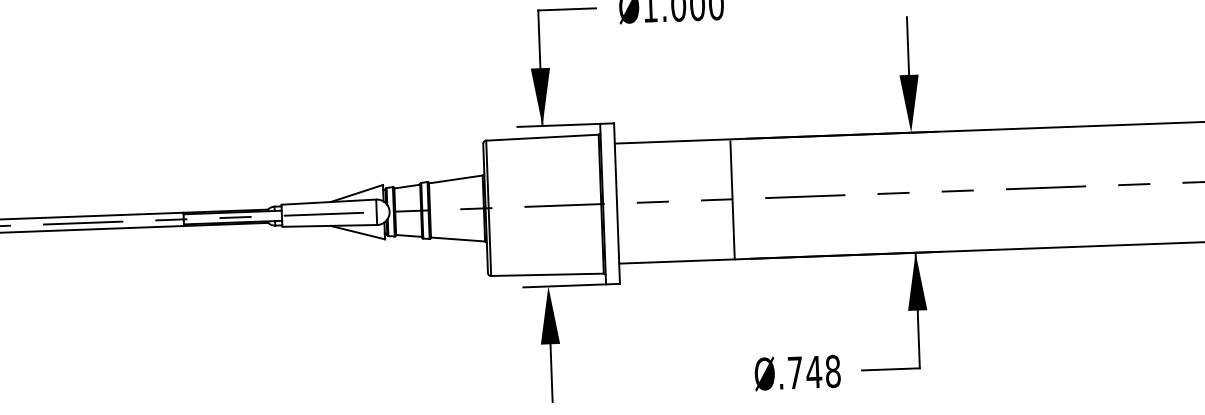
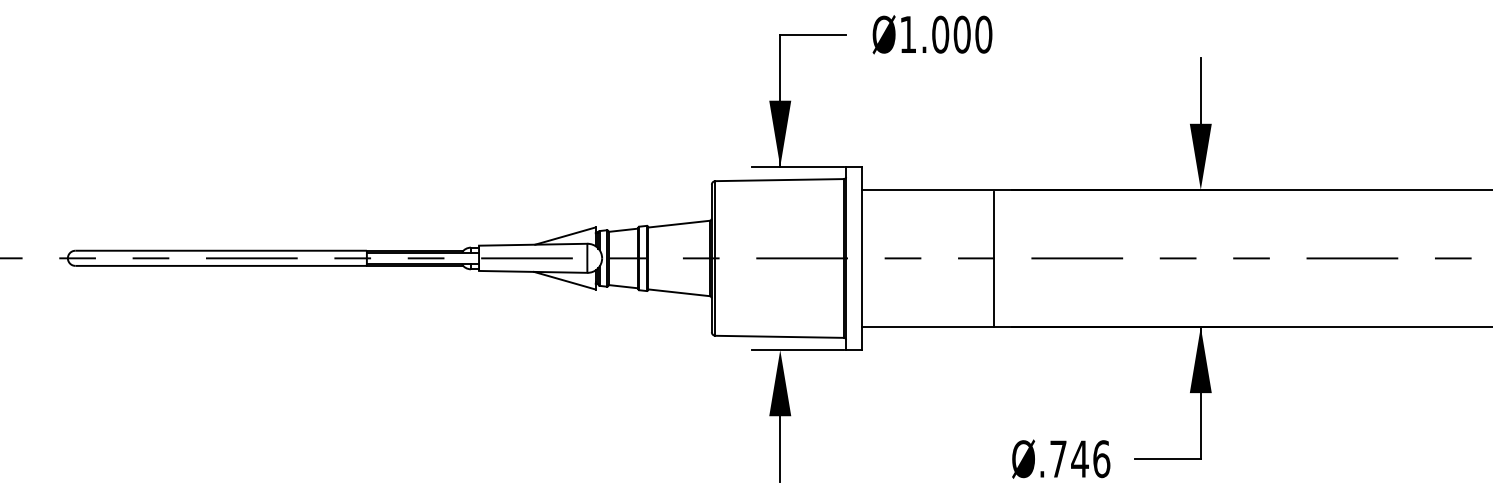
text: (832, 370) -> (1101, 458), Ø.748 -> Ø.746

